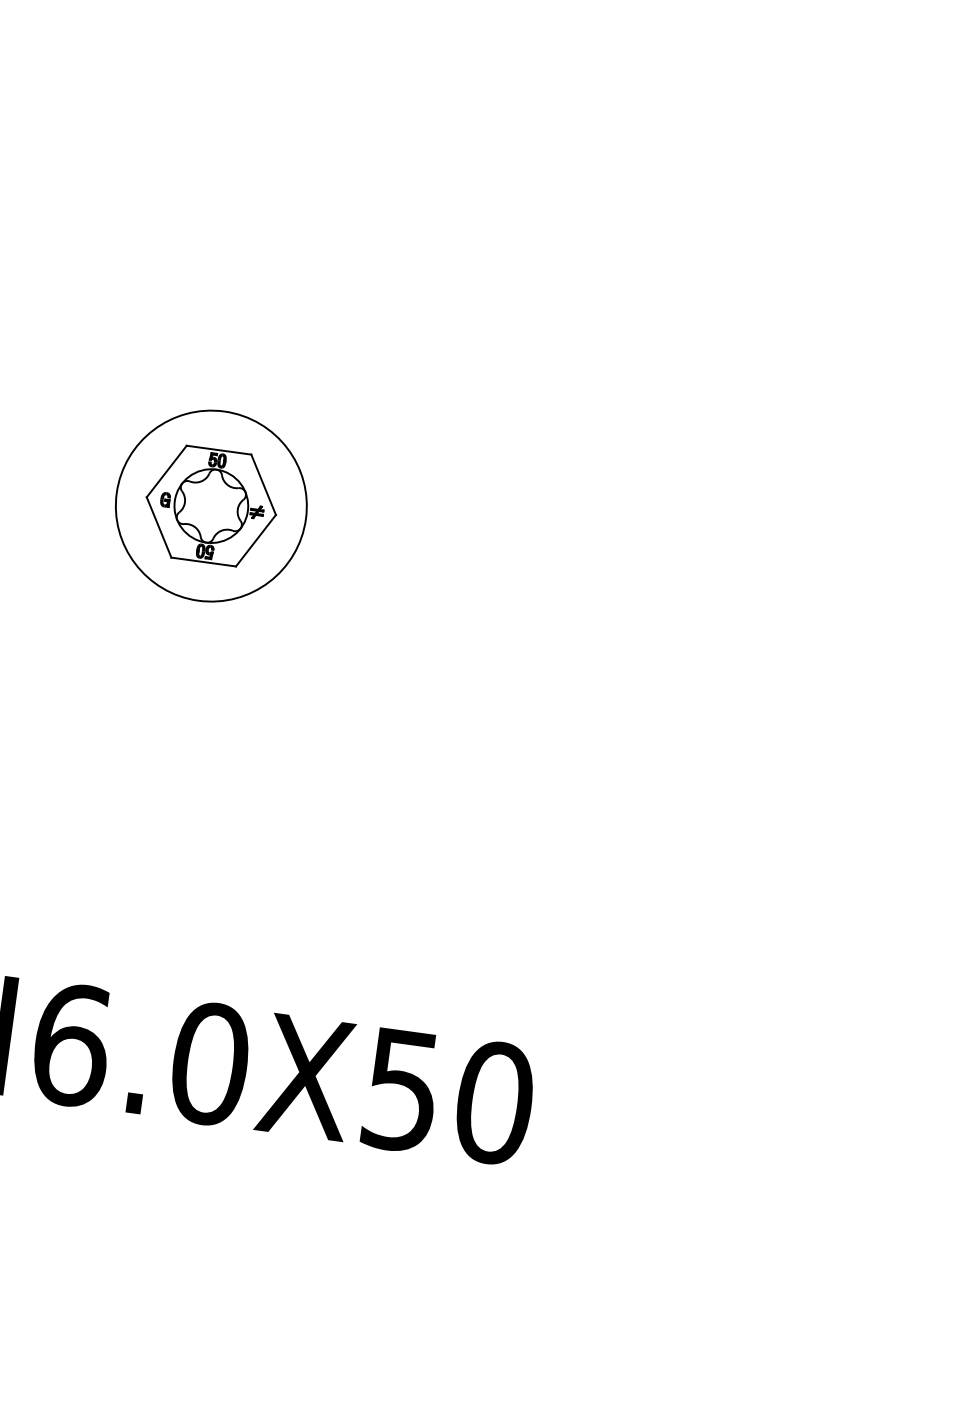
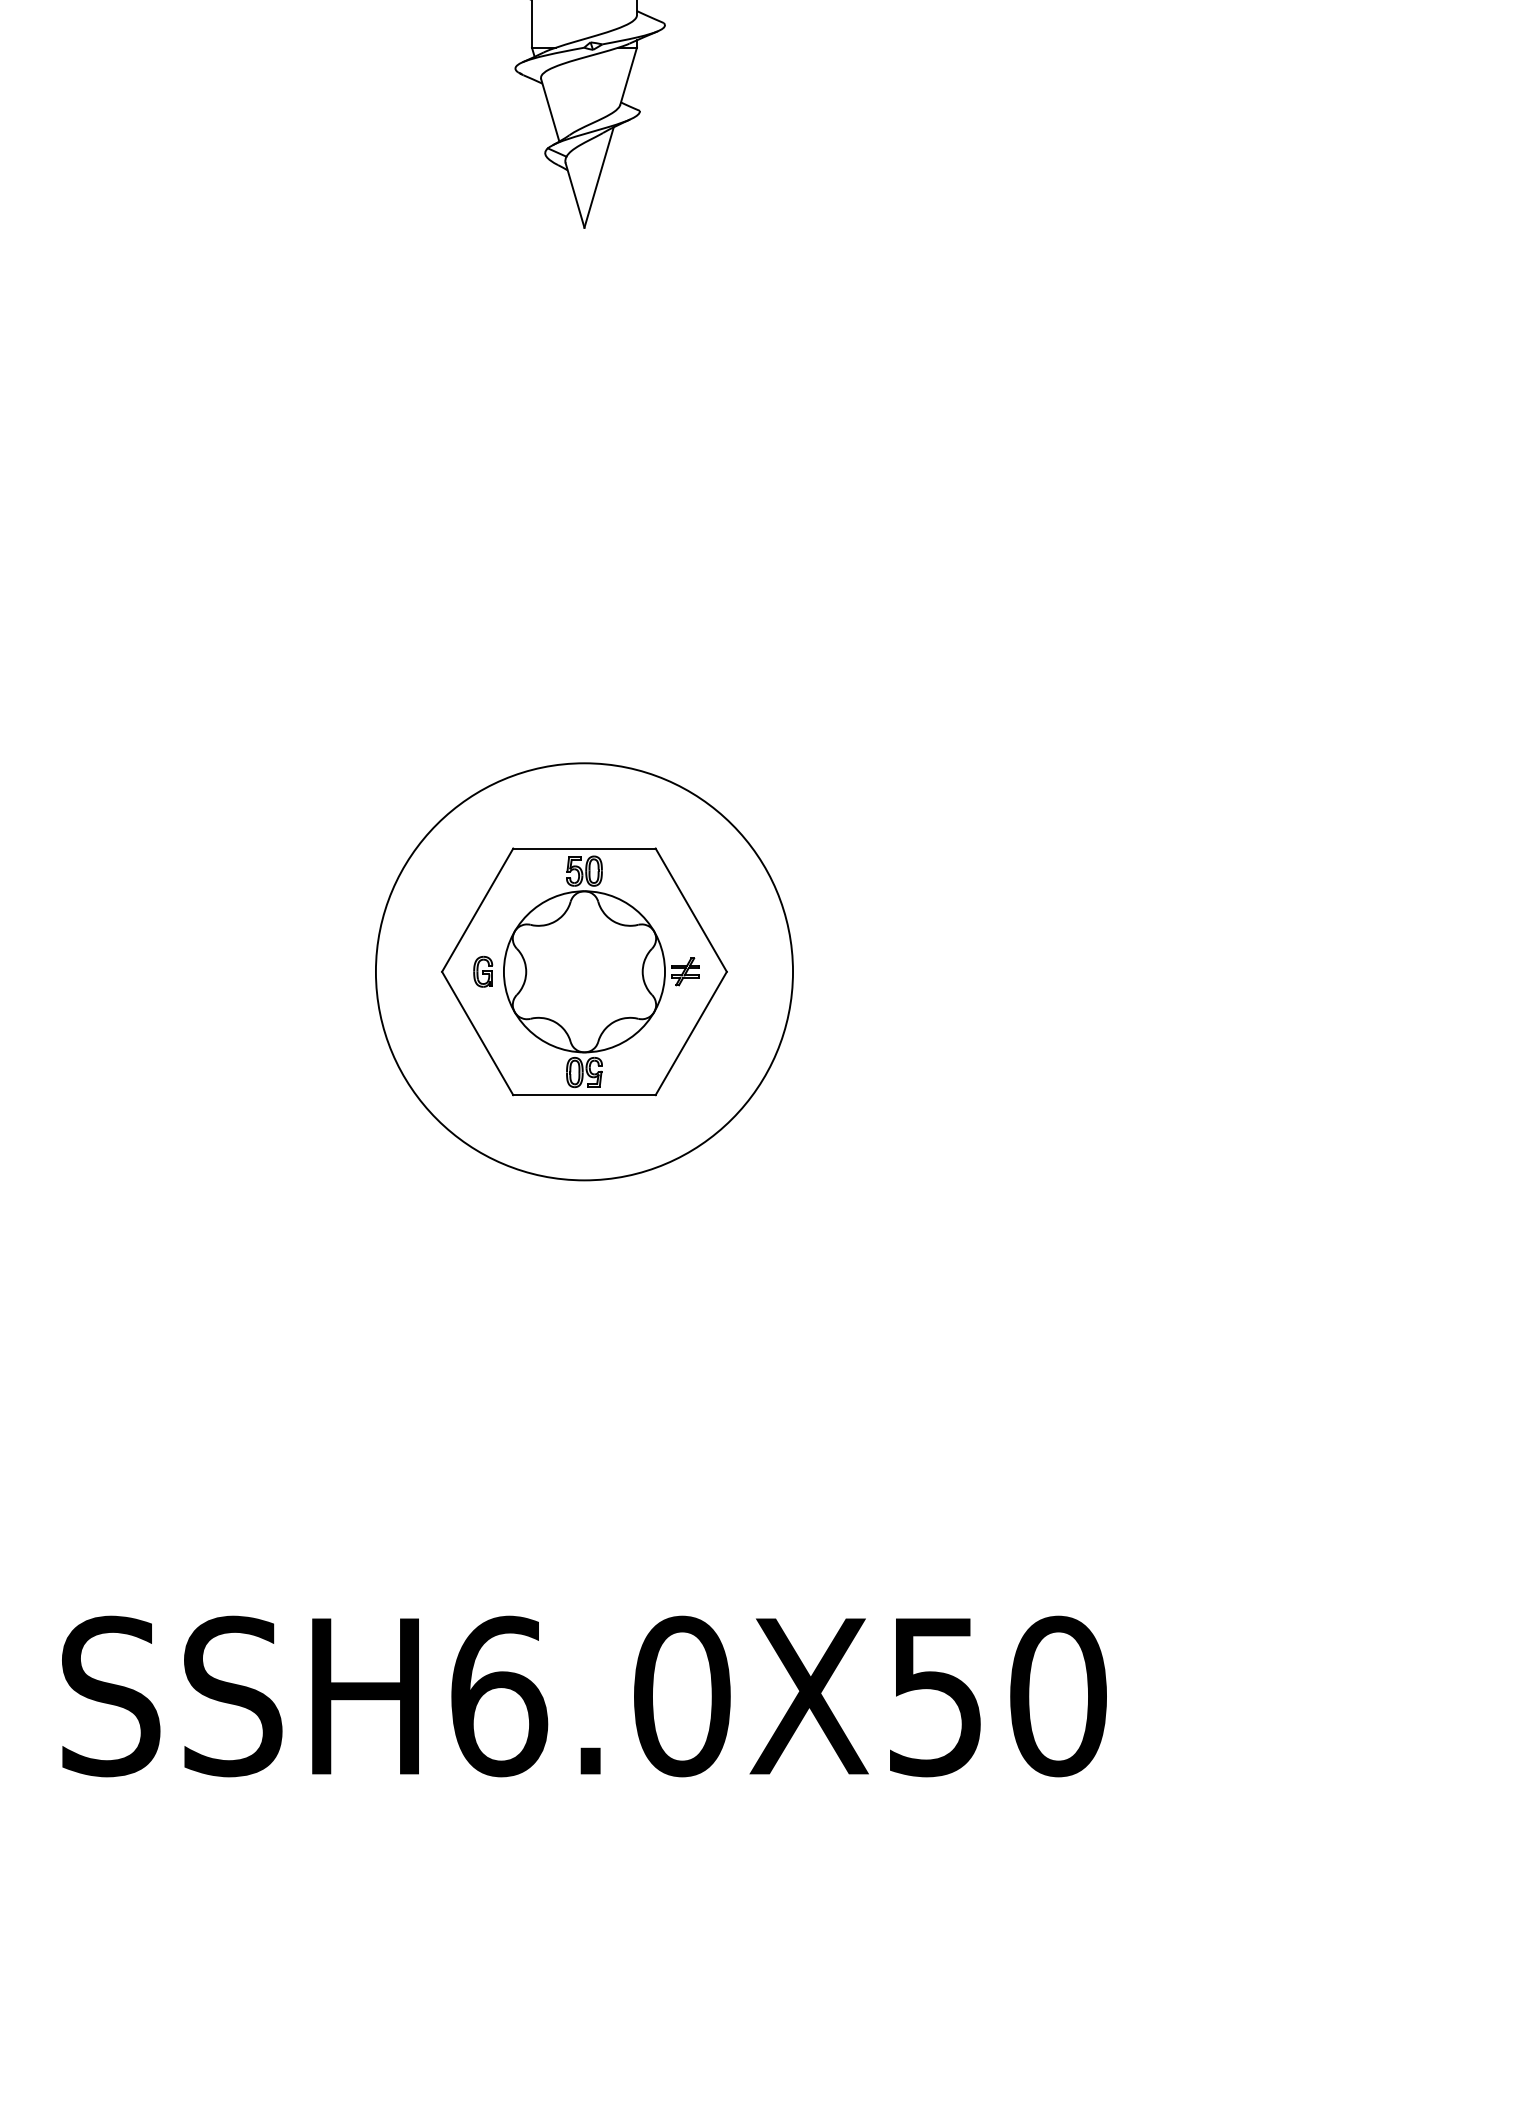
part: (211, 505) -> (584, 971), size x1.67

